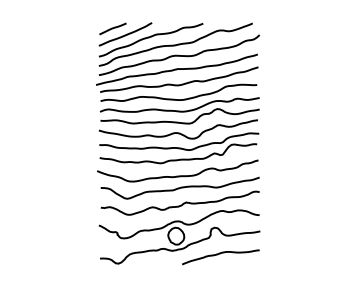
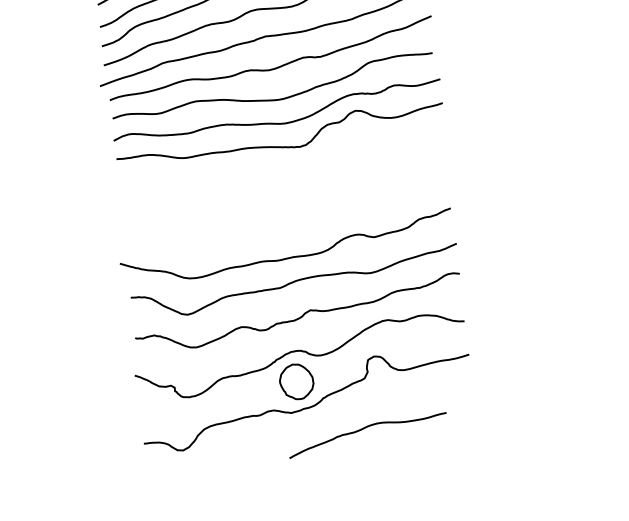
part: (178, 141) -> (281, 185), removed
curve: (220, 254) -> (366, 429), moved

